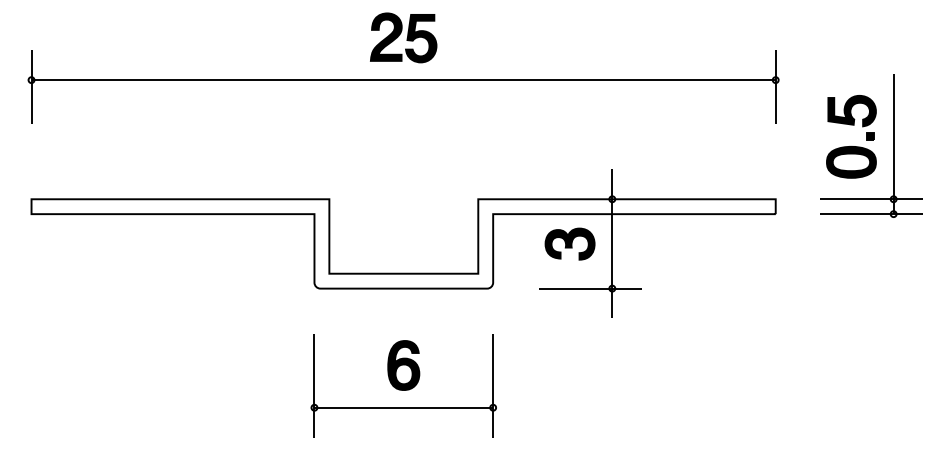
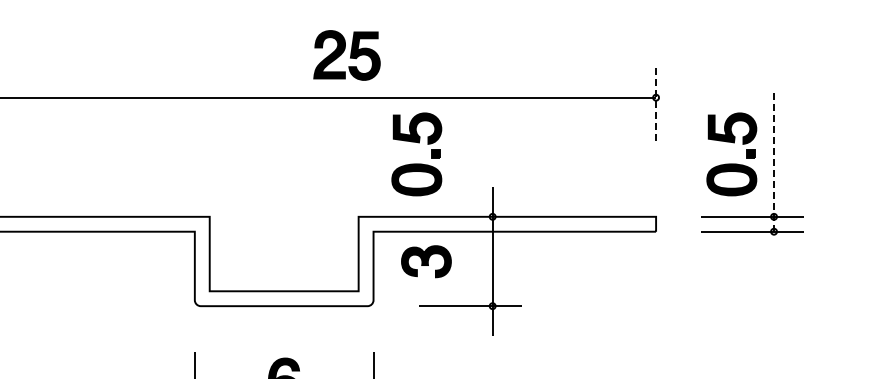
part: (403, 37) -> (346, 55), moved
line: (775, 86) -> (655, 104), solid -> dashed
line: (893, 143) -> (773, 161), solid -> dashed
part: (536, 146) -> (416, 164), added
part: (569, 243) -> (425, 261), moved

